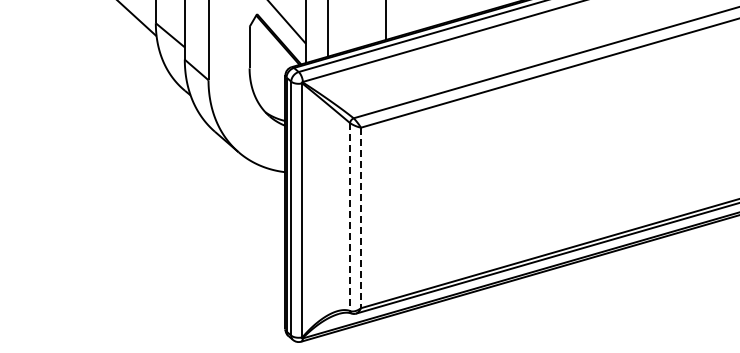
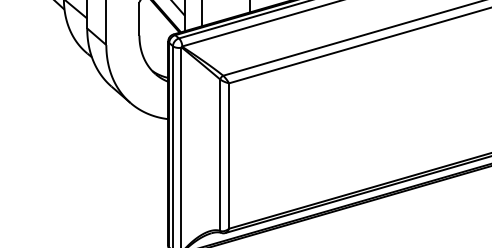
line: (350, 216) -> (220, 154), dashed -> solid
line: (360, 218) -> (228, 156), dashed -> solid

